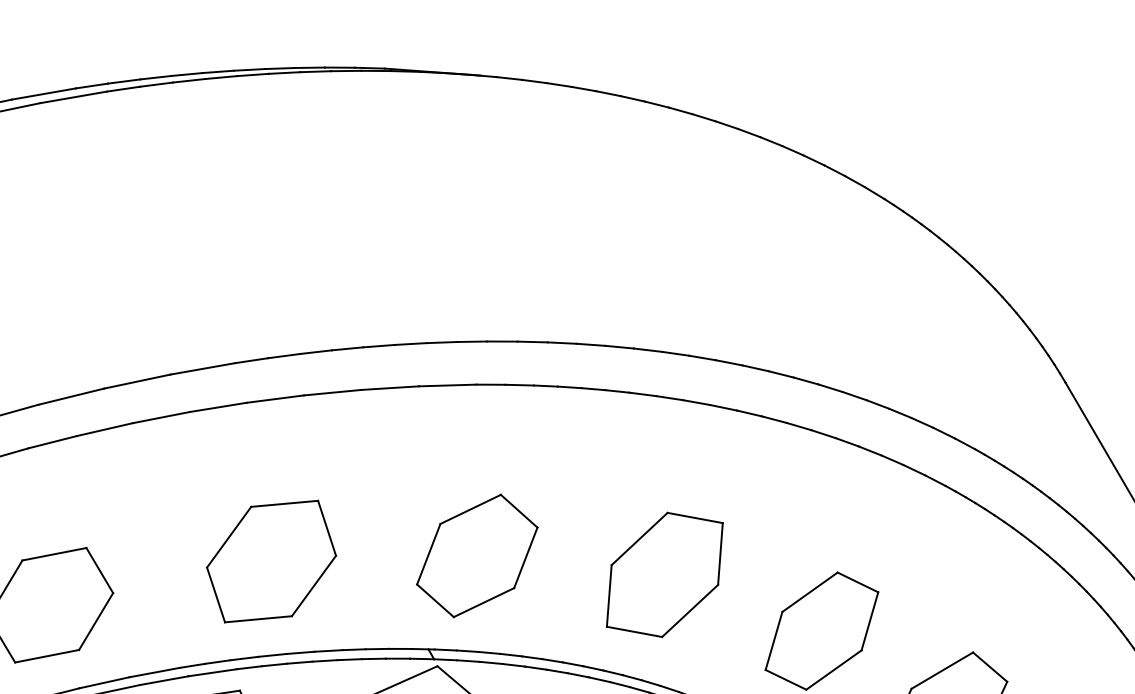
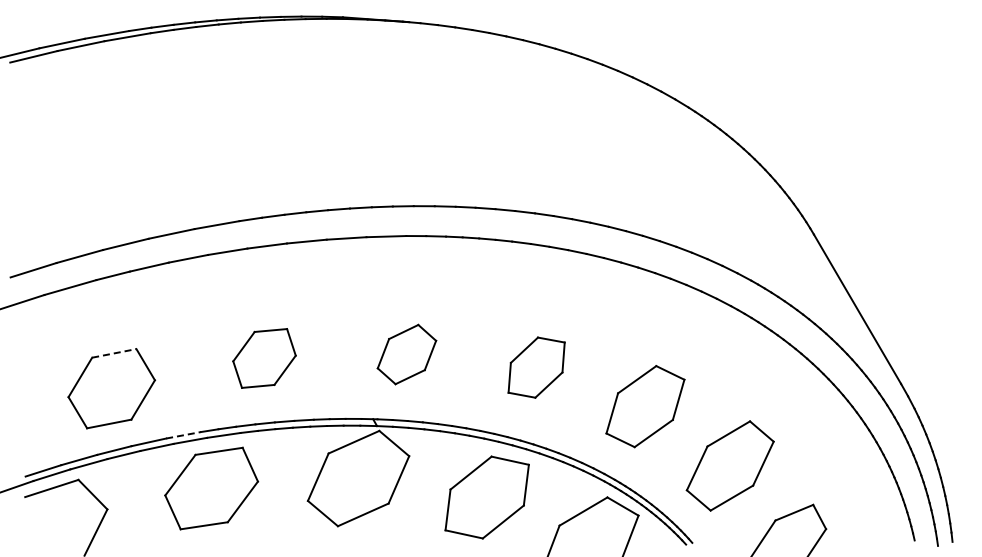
line: (54, 554) -> (114, 353), solid -> dashed
part: (476, 555) -> (406, 354), size x0.7
part: (271, 561) -> (264, 358), size x0.7
part: (664, 574) -> (536, 367), size x0.7
line: (154, 672) -> (183, 435), solid -> dashed

